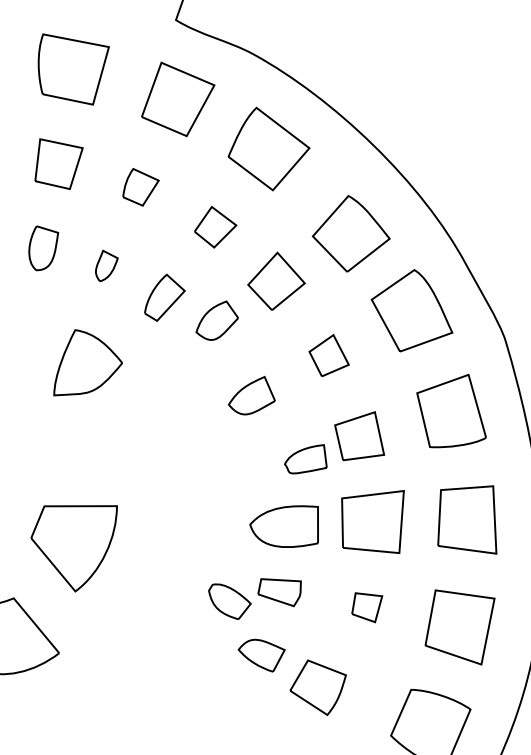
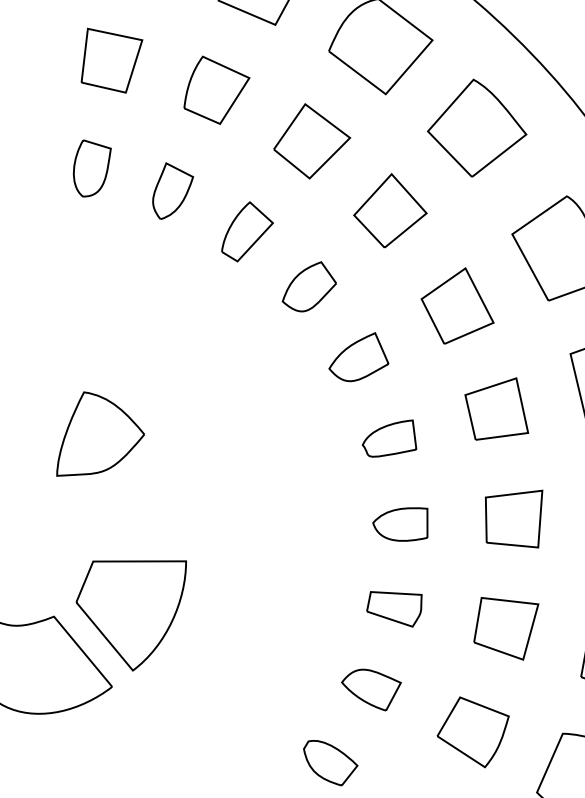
part: (140, 187) -> (216, 90), size x1.43
part: (215, 227) -> (312, 141), size x1.43
part: (350, 233) -> (476, 127), moved
part: (106, 265) -> (172, 190), size x1.43
part: (216, 320) -> (308, 286), moved
part: (329, 355) -> (458, 305), size x1.43
part: (87, 362) -> (99, 433), moved
part: (305, 459) -> (389, 438), moved
part: (373, 522) -> (514, 519), size x0.71
part: (284, 525) -> (400, 523), size x0.62
part: (73, 548) -> (130, 615), moved
part: (229, 601) -> (330, 762), moved
part: (367, 607) -> (506, 628), size x1.67
part: (317, 687) -> (472, 732), moved

